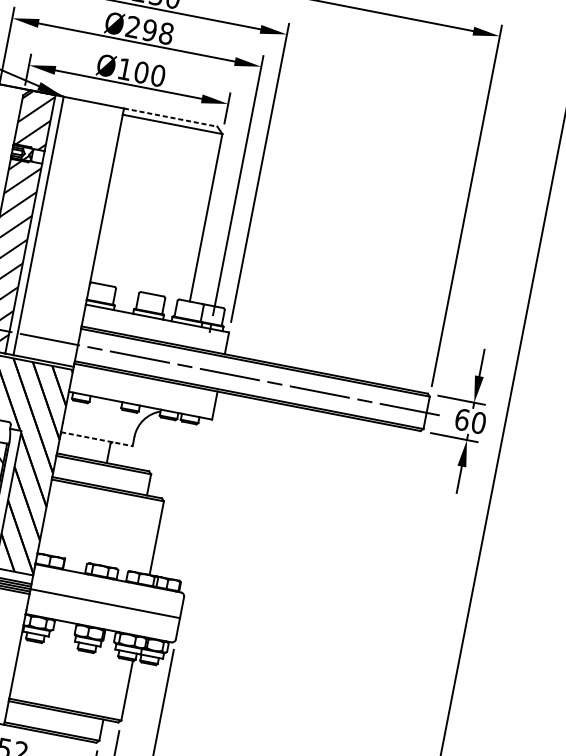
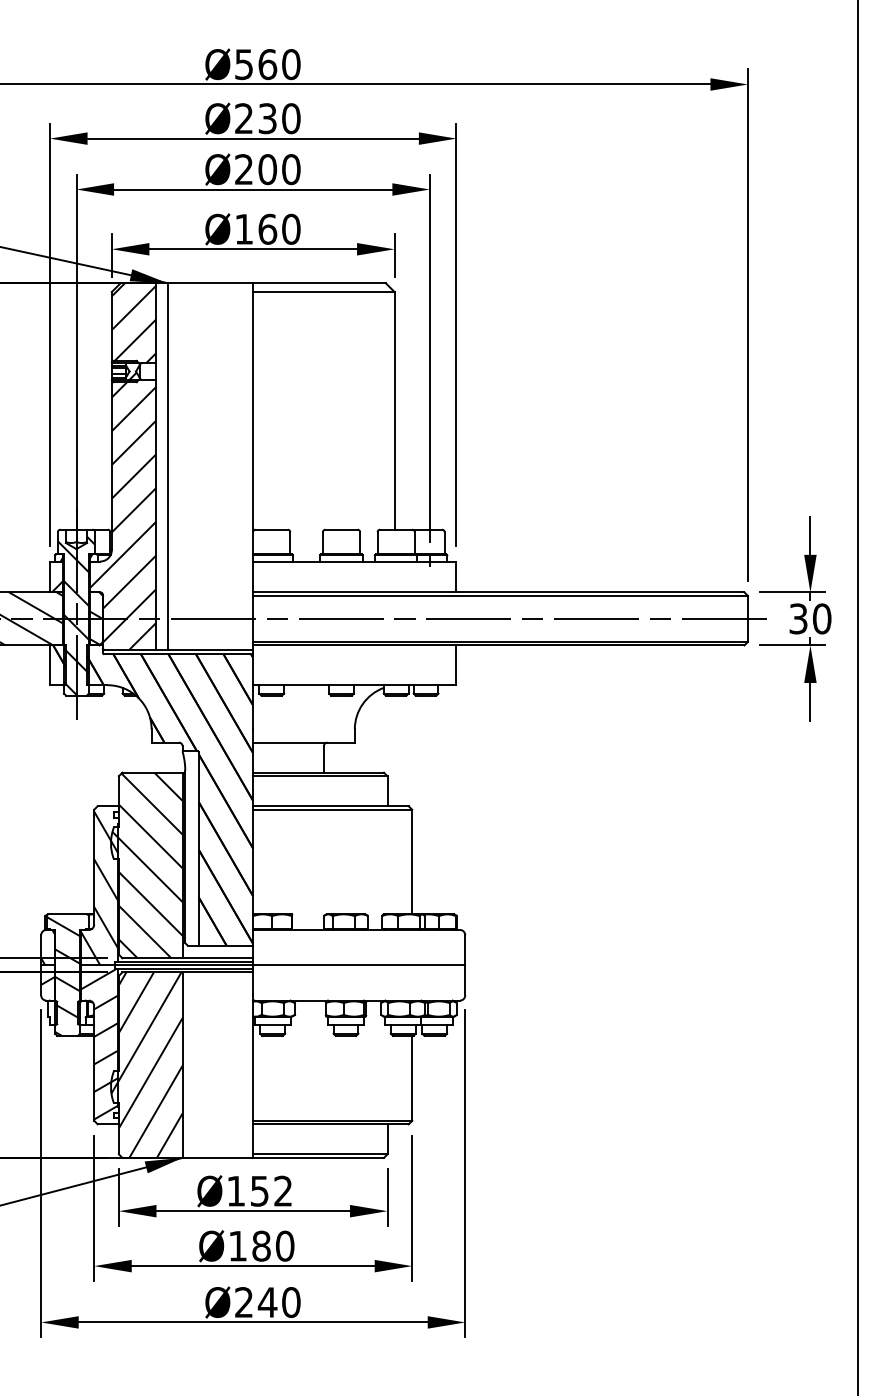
text: (158, 32) -> (279, 169), Ø298 -> Ø200
text: (141, 71) -> (267, 228), Ø100 -> Ø160
line: (170, 117) -> (319, 283), dashed -> solid
text: (462, 419) -> (798, 618), 60 -> 30
line: (97, 439) -> (304, 742), dashed -> solid

